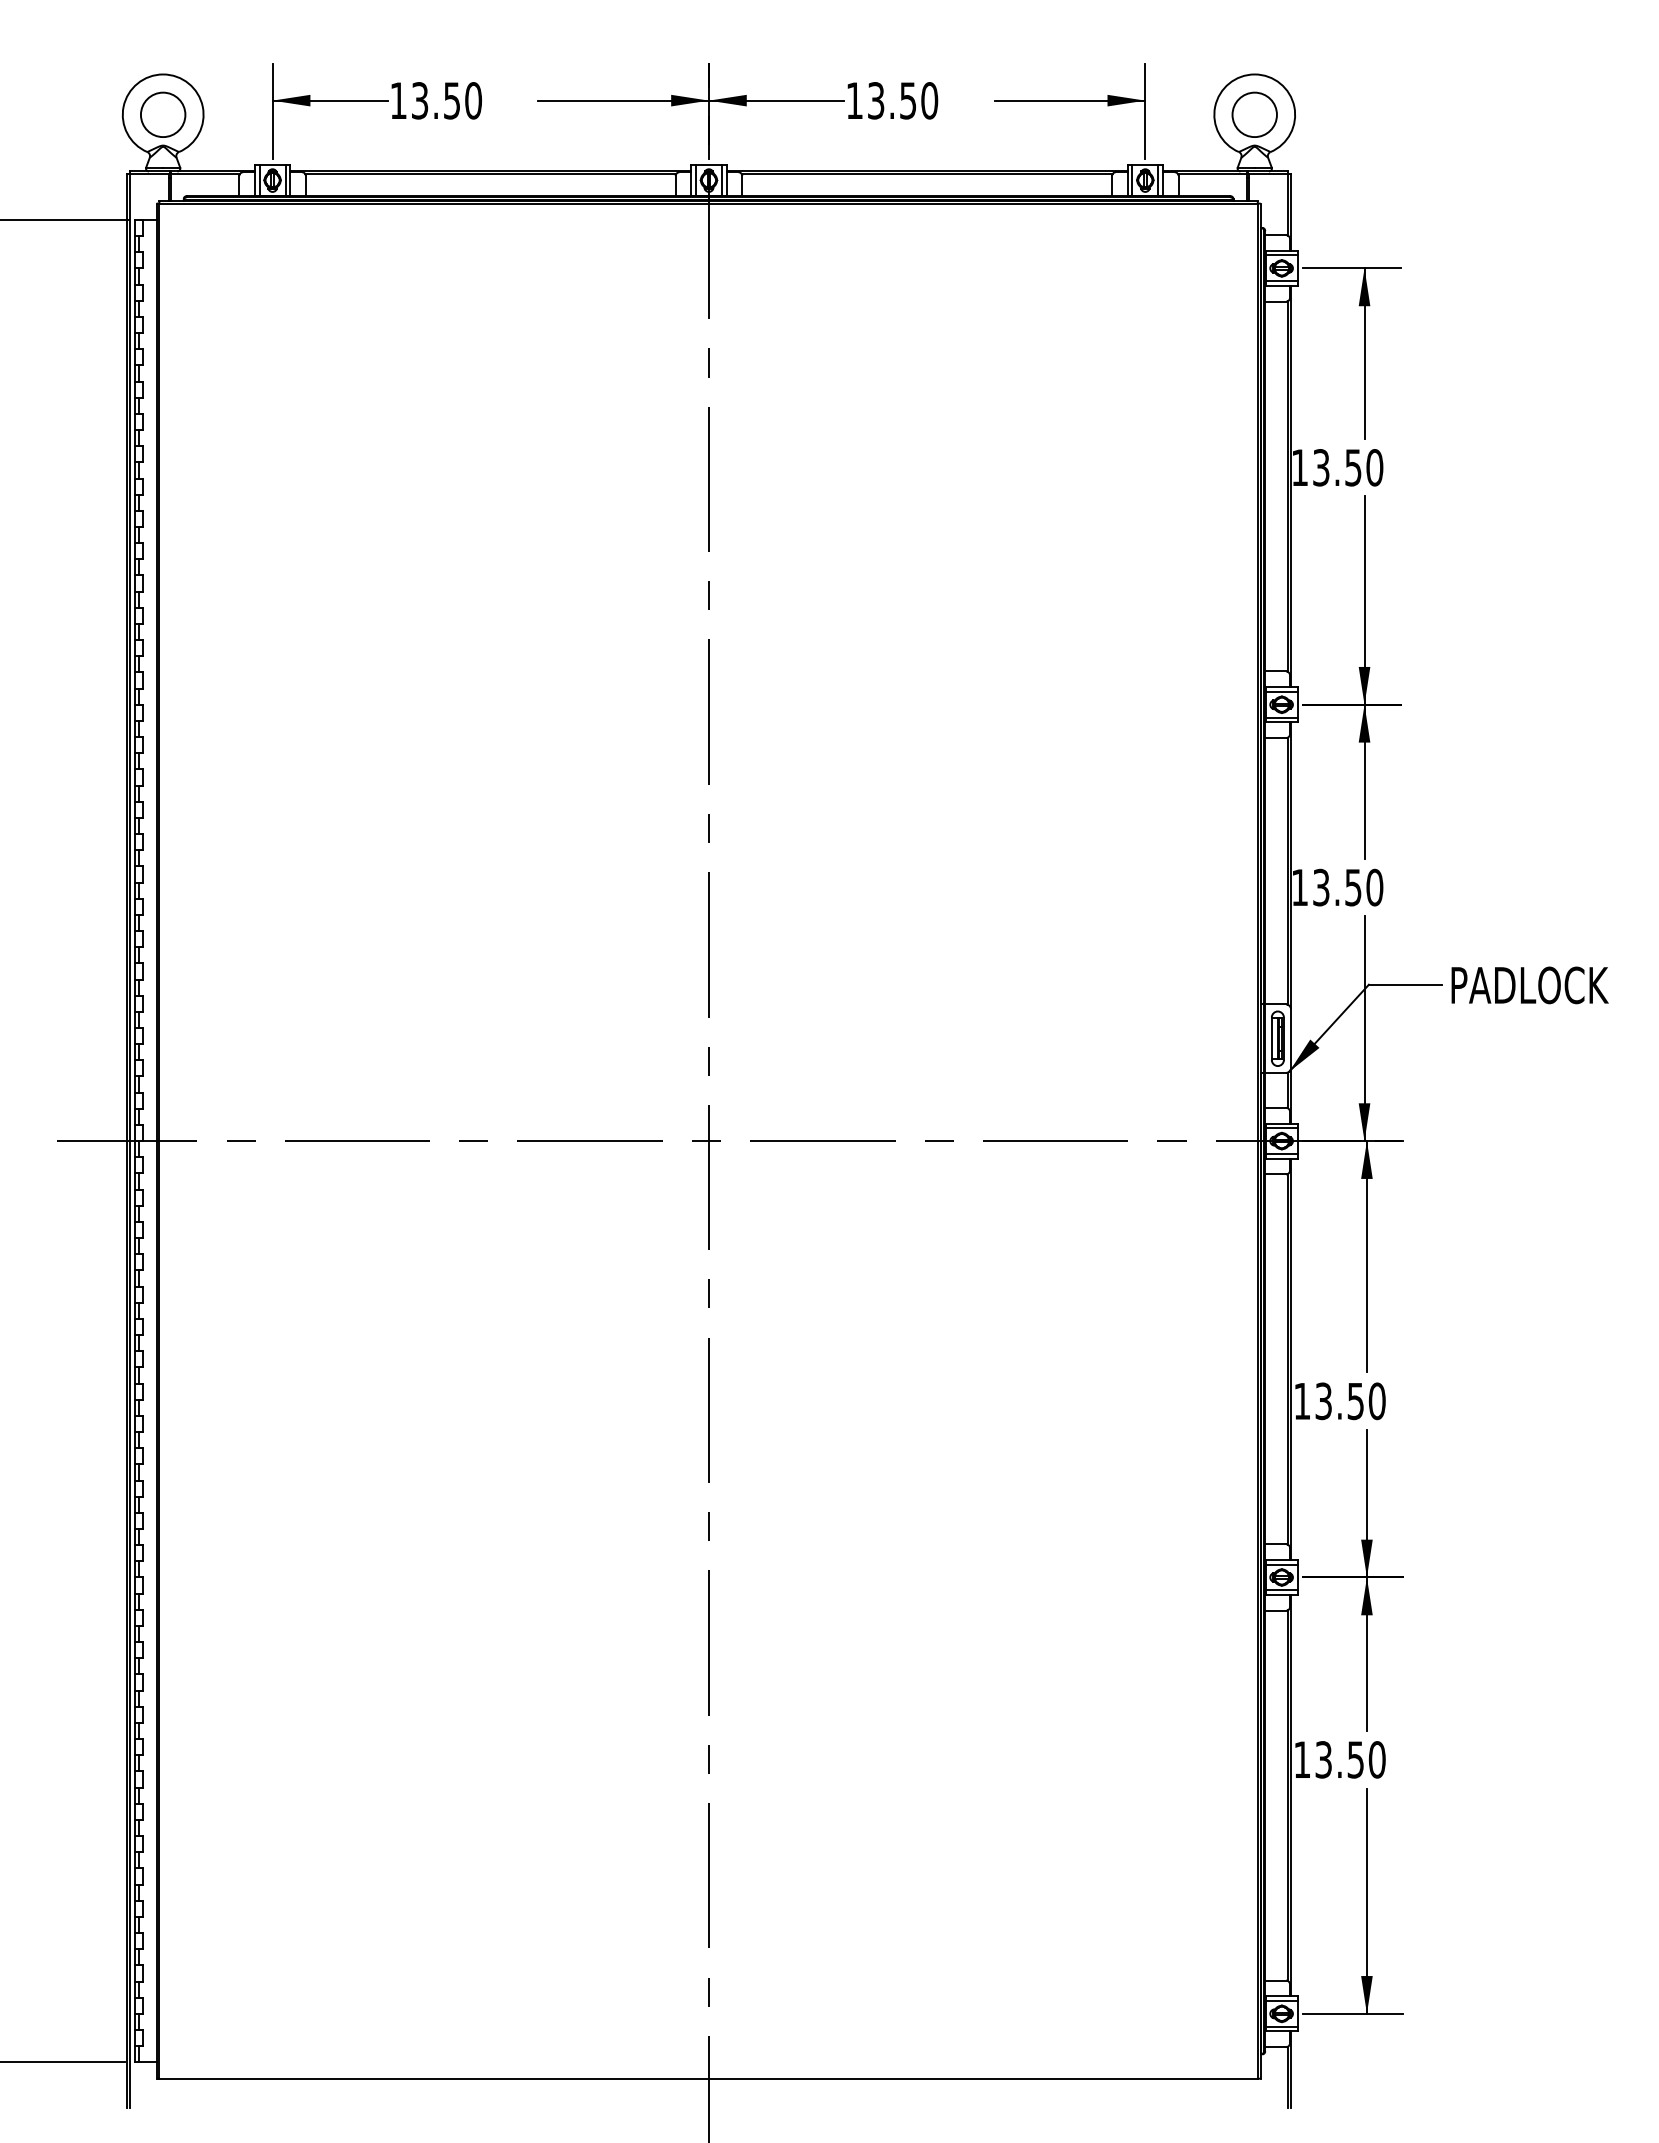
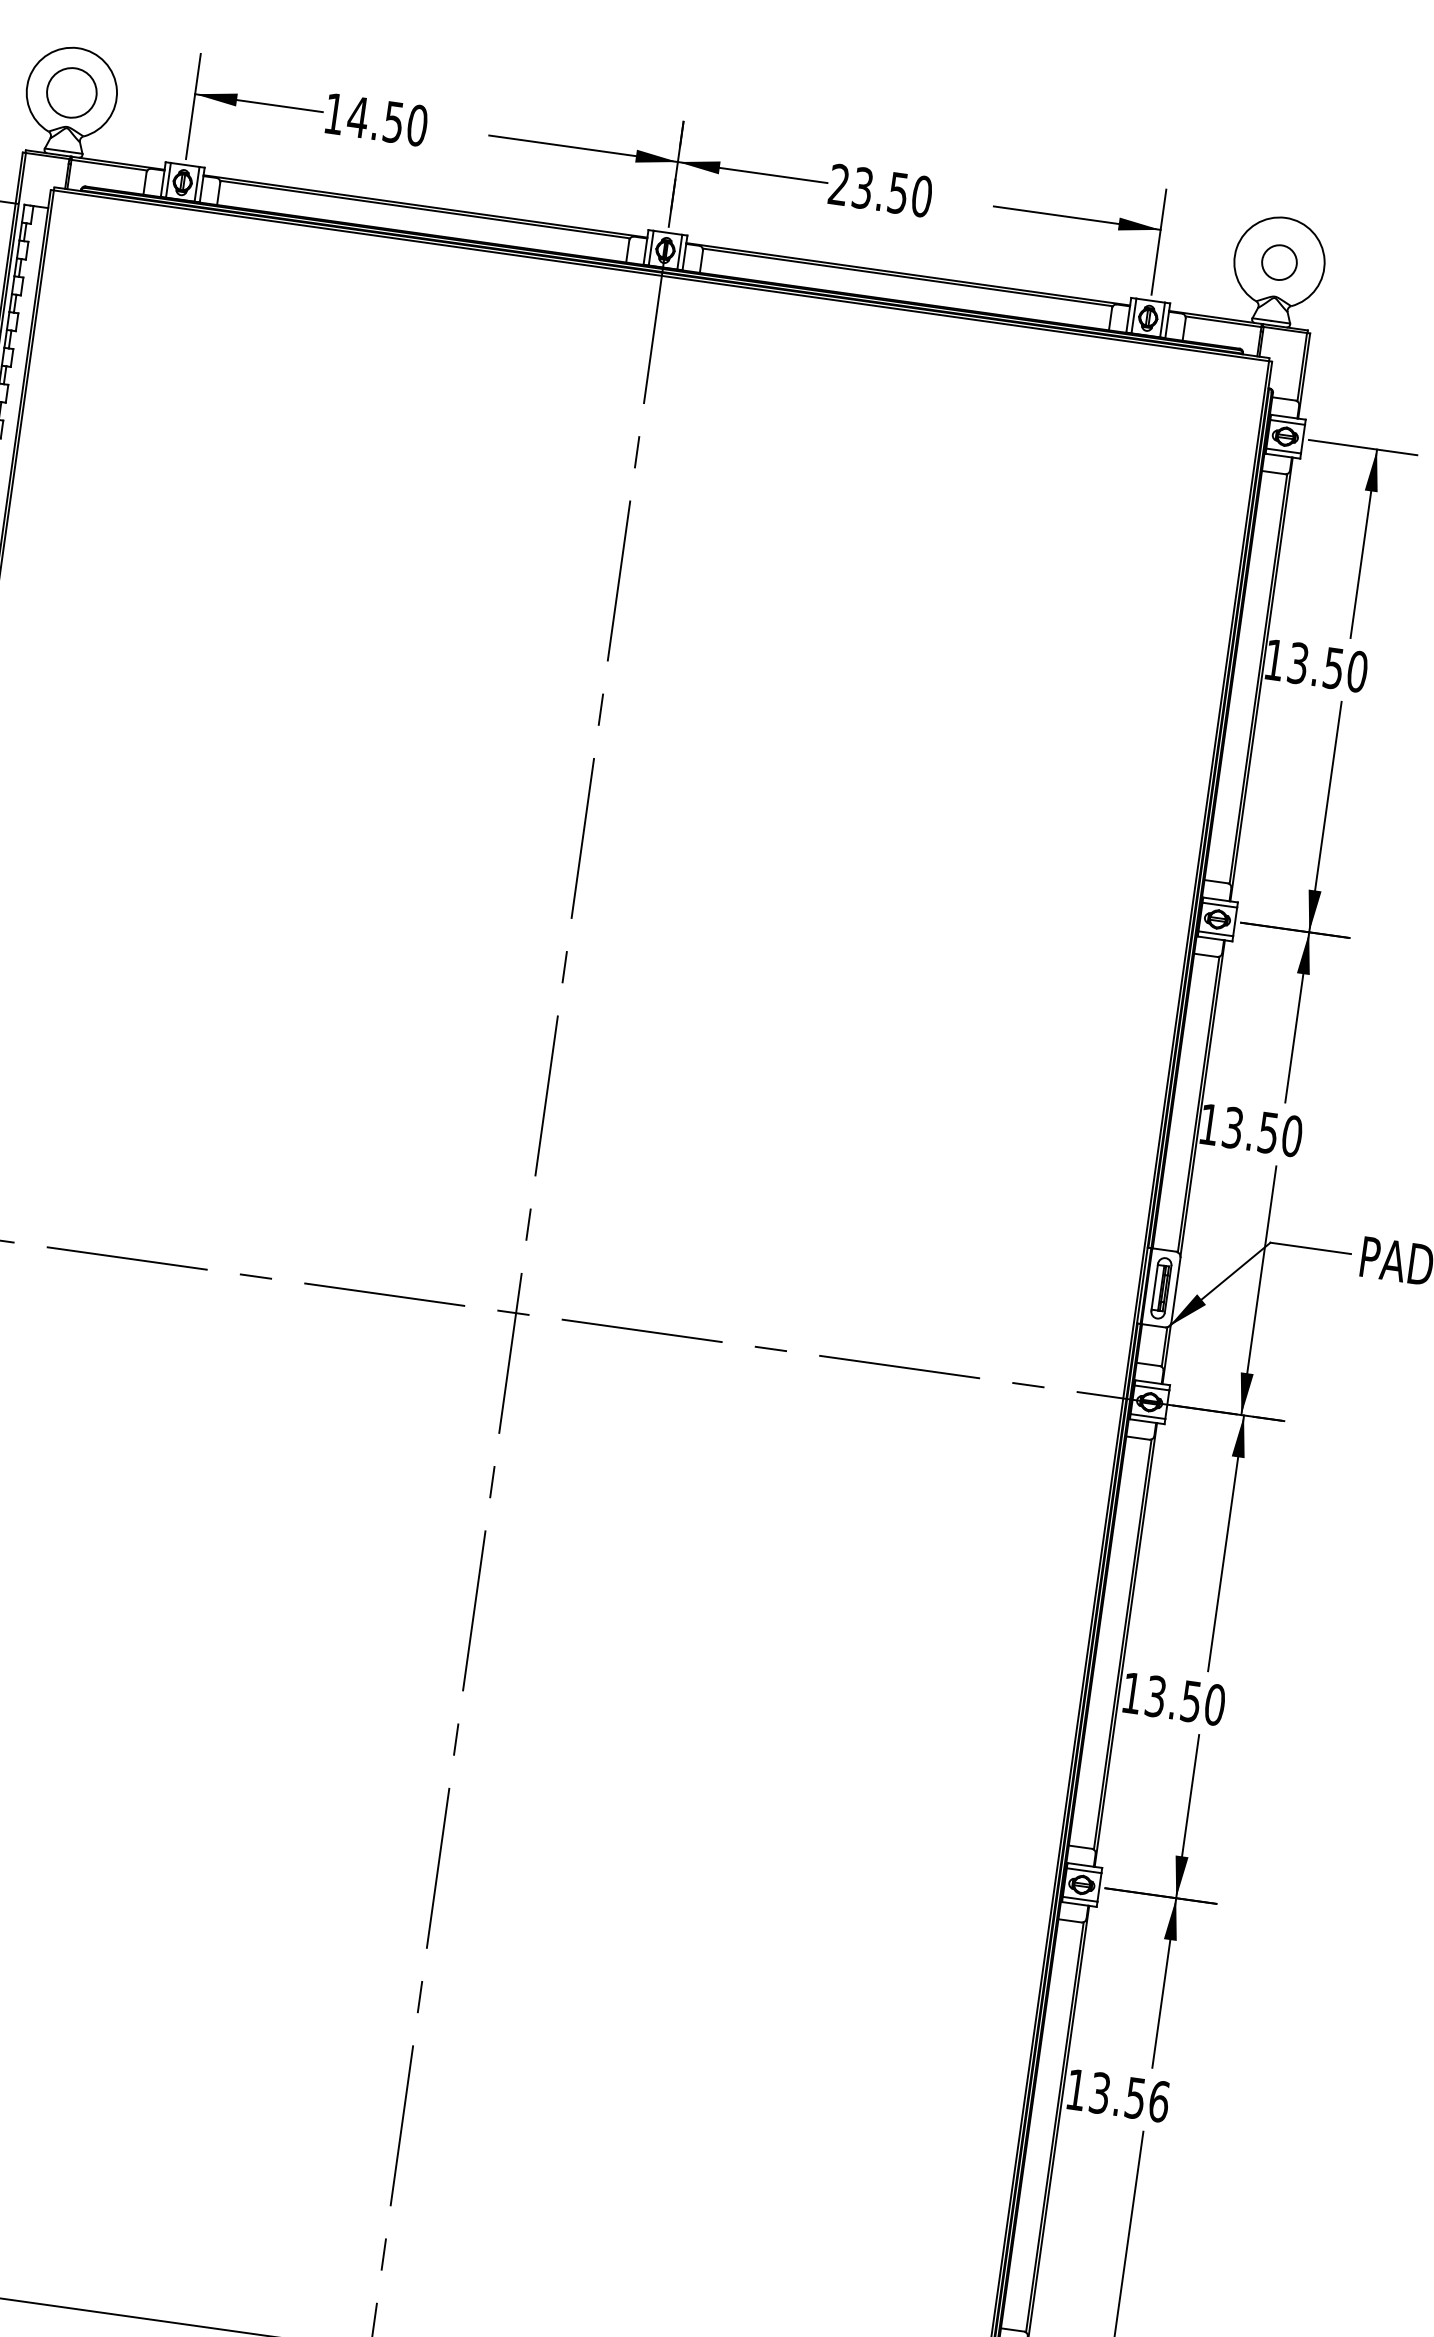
text: (419, 100) -> (357, 116), 13.50 -> 14.50
text: (854, 100) -> (838, 184), 13.50 -> 23.50
circle: (1254, 114) -> (1279, 262), size x0.7
text: (1376, 1759) -> (1158, 2101), 13.50 -> 13.56

